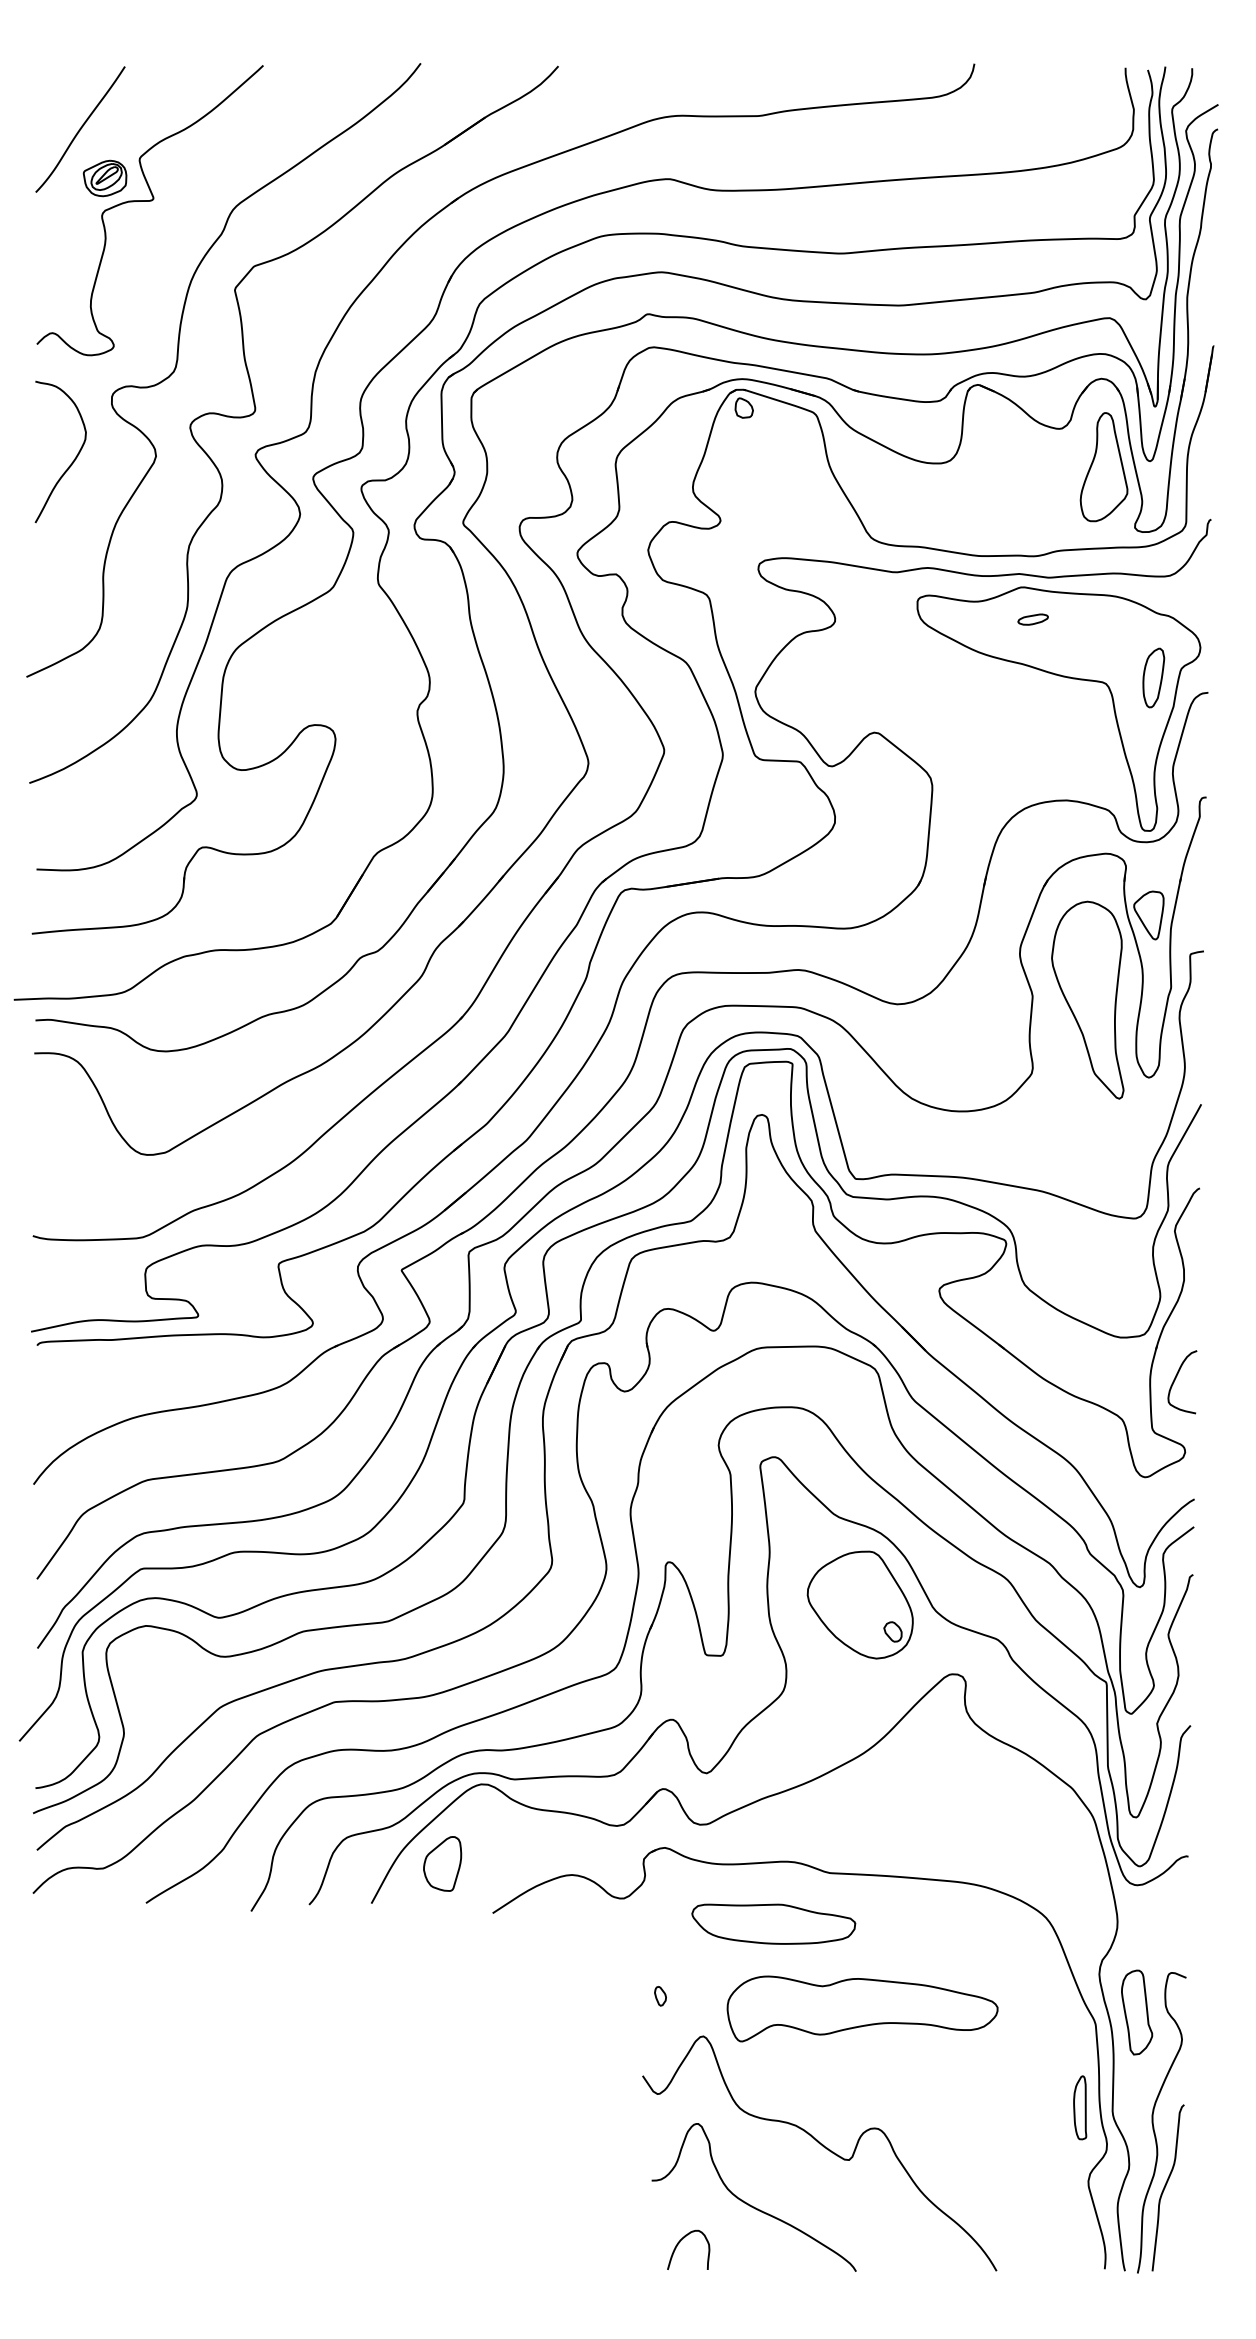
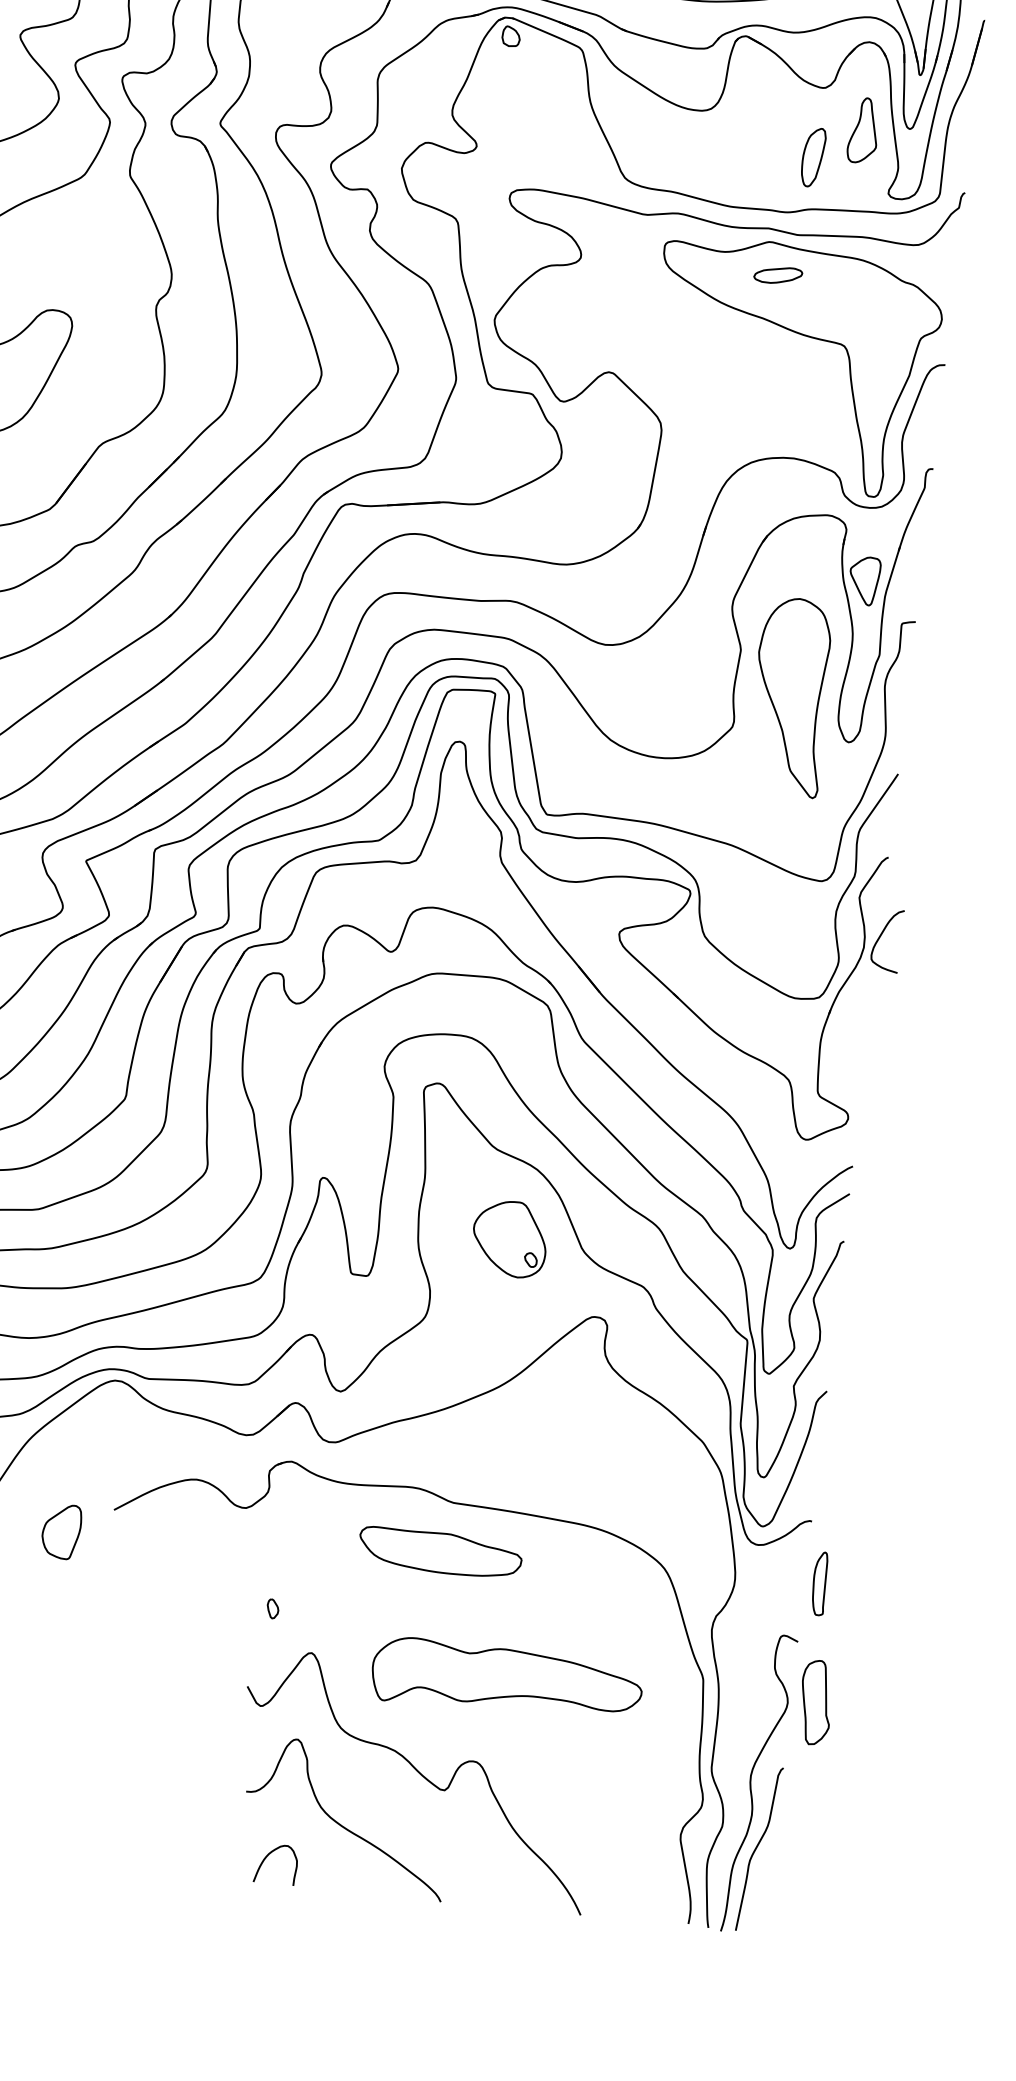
part: (1103, 467) -> (862, 130), size x0.6
part: (1032, 619) -> (777, 275), size x1.6
part: (1153, 677) -> (813, 156), moved
part: (1087, 999) -> (790, 696), moved
curve: (1176, 1378) -> (881, 936), moved
part: (859, 1604) -> (509, 1238), size x0.7
part: (442, 1863) -> (61, 1531), moved
part: (773, 1923) -> (440, 1552), moved
part: (862, 2008) -> (507, 1679), moved
part: (1137, 2012) -> (816, 1702), moved
part: (1080, 2107) -> (820, 1583), moved

